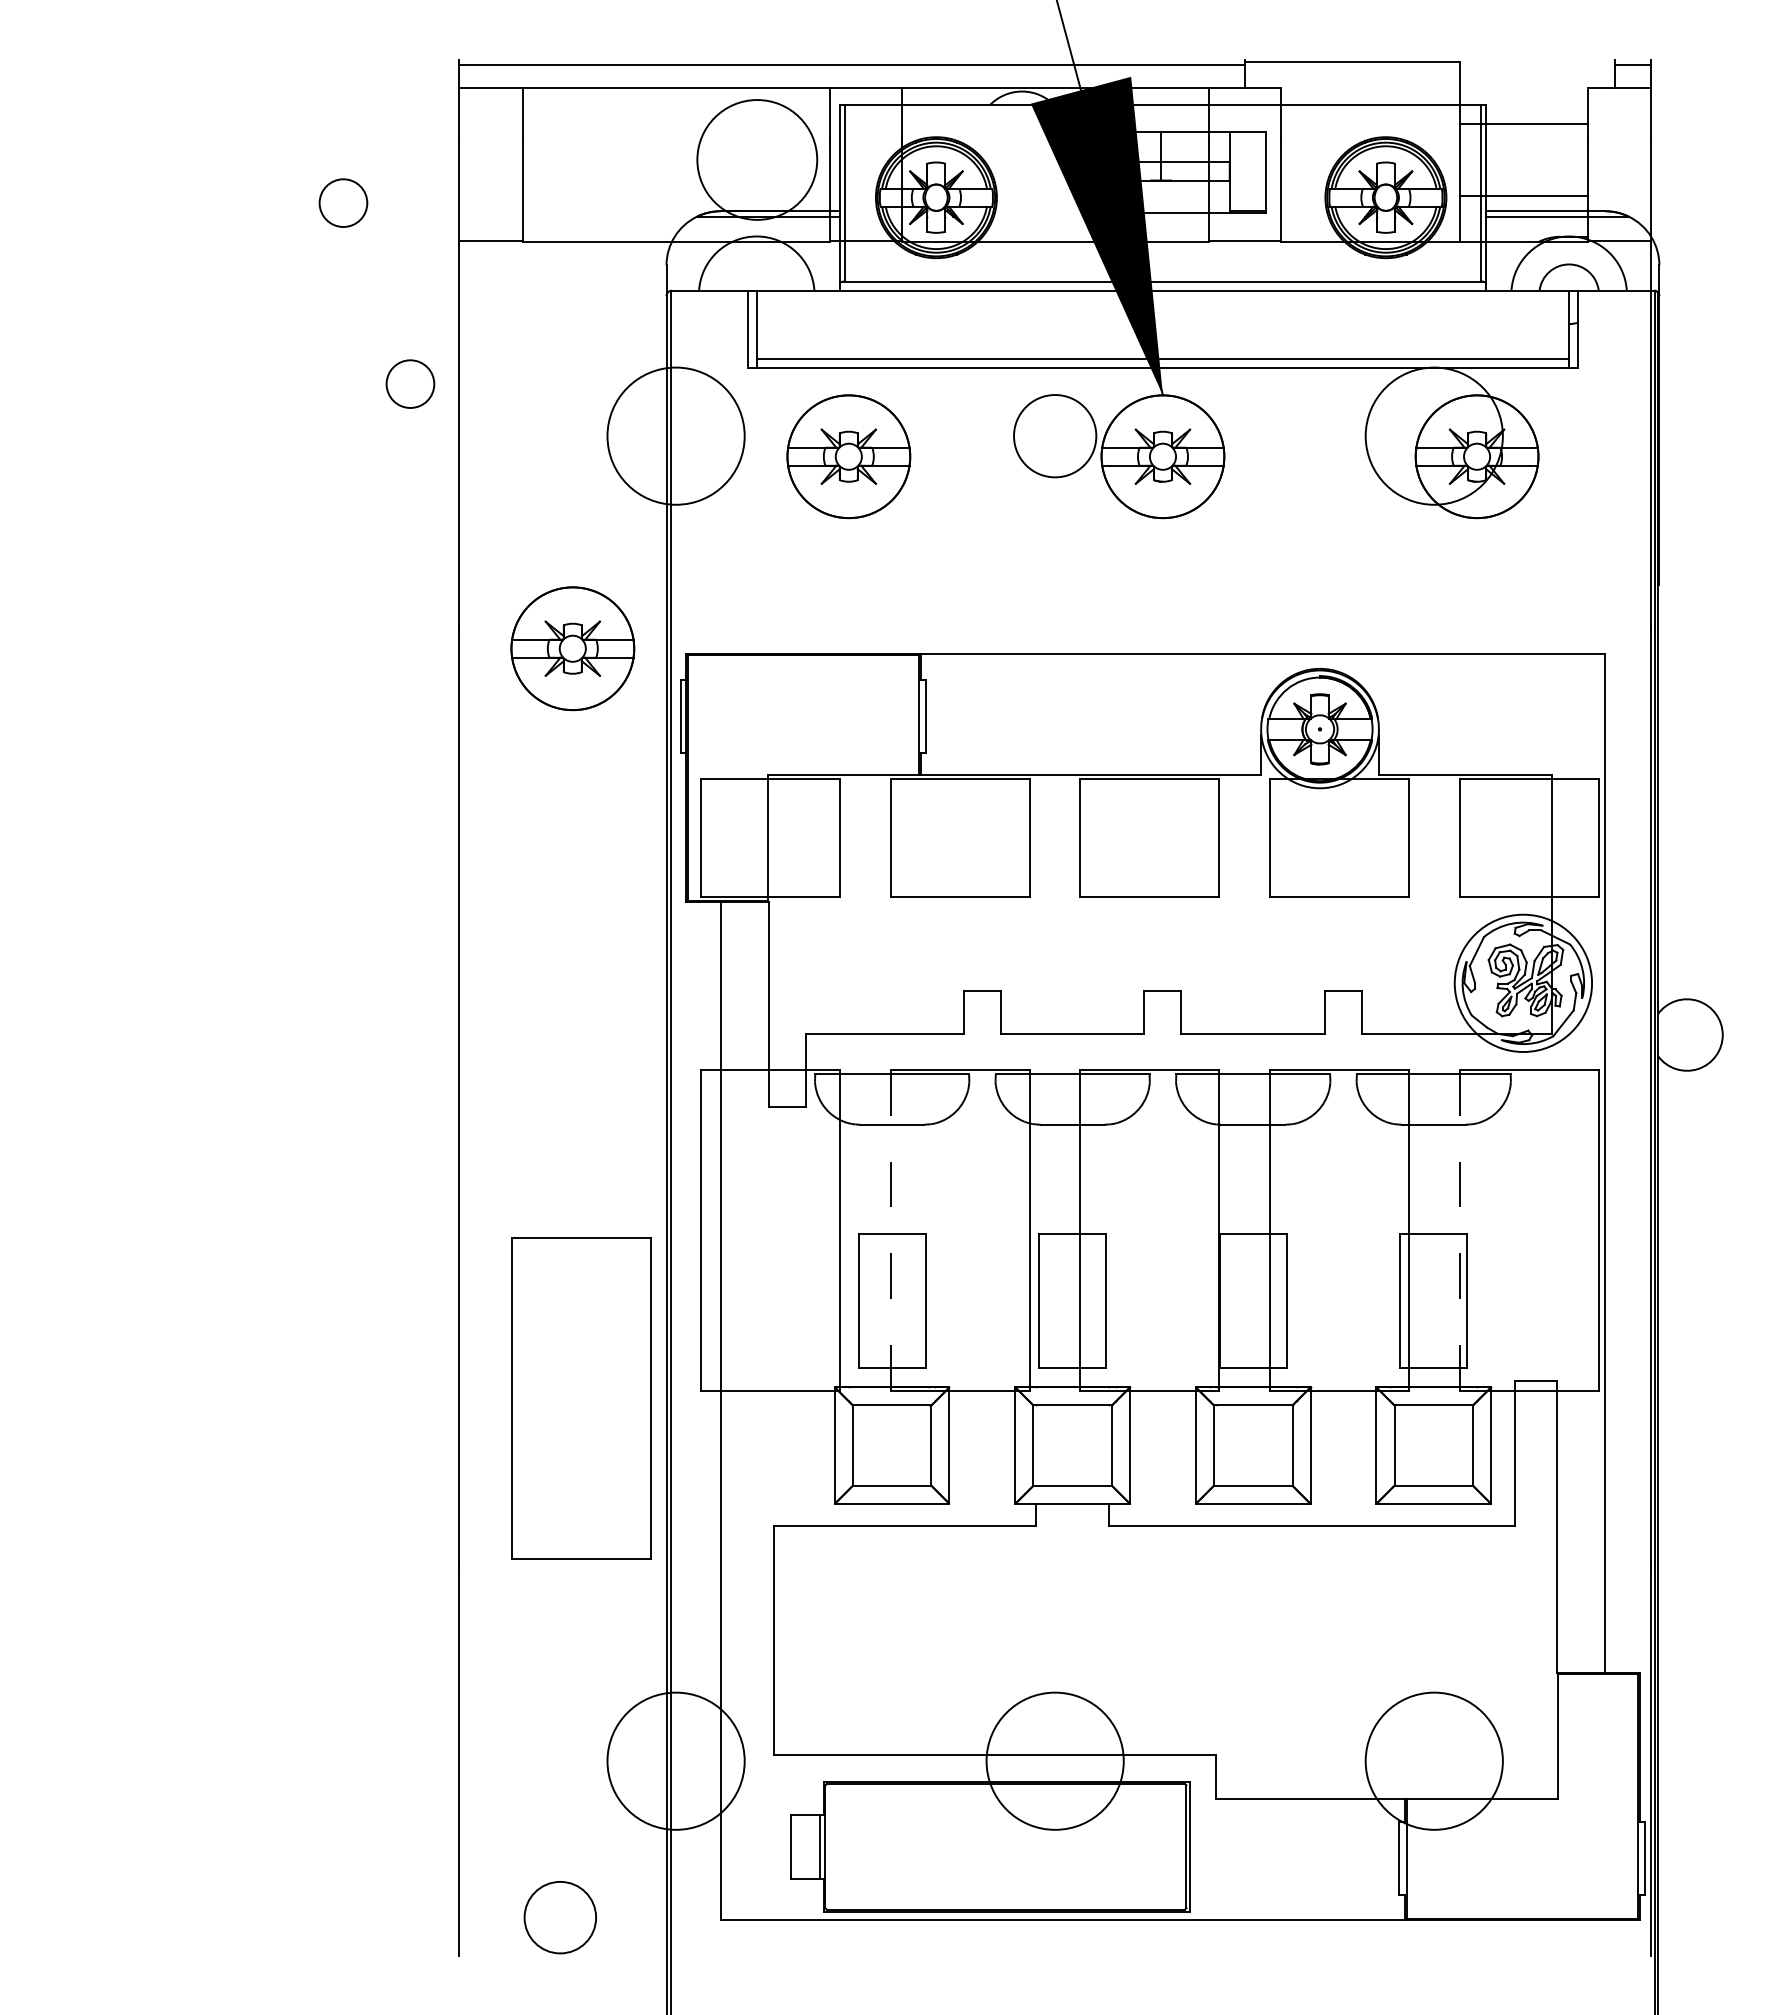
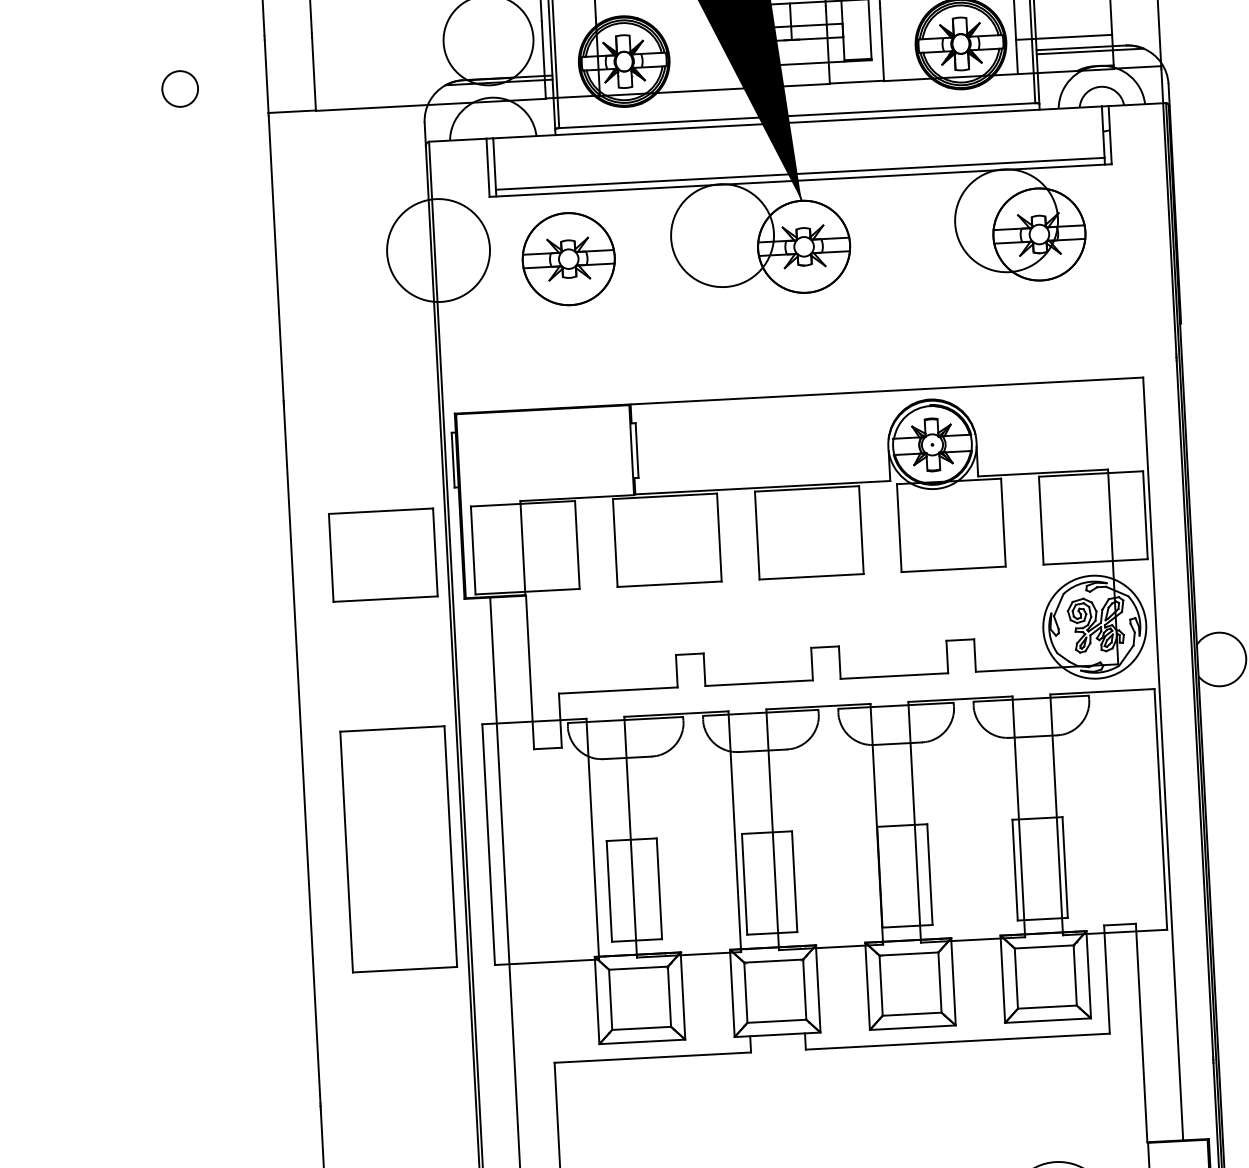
circle: (410, 383) -> (237, 221), removed
circle: (1054, 435) -> (722, 235), size x1.67
part: (572, 648) -> (369, 413), removed
part: (581, 837) -> (383, 554), added
line: (890, 1230) -> (630, 837), dashed -> solid
line: (1459, 1230) -> (1056, 814), dashed -> solid
part: (581, 1398) -> (398, 849), moved

